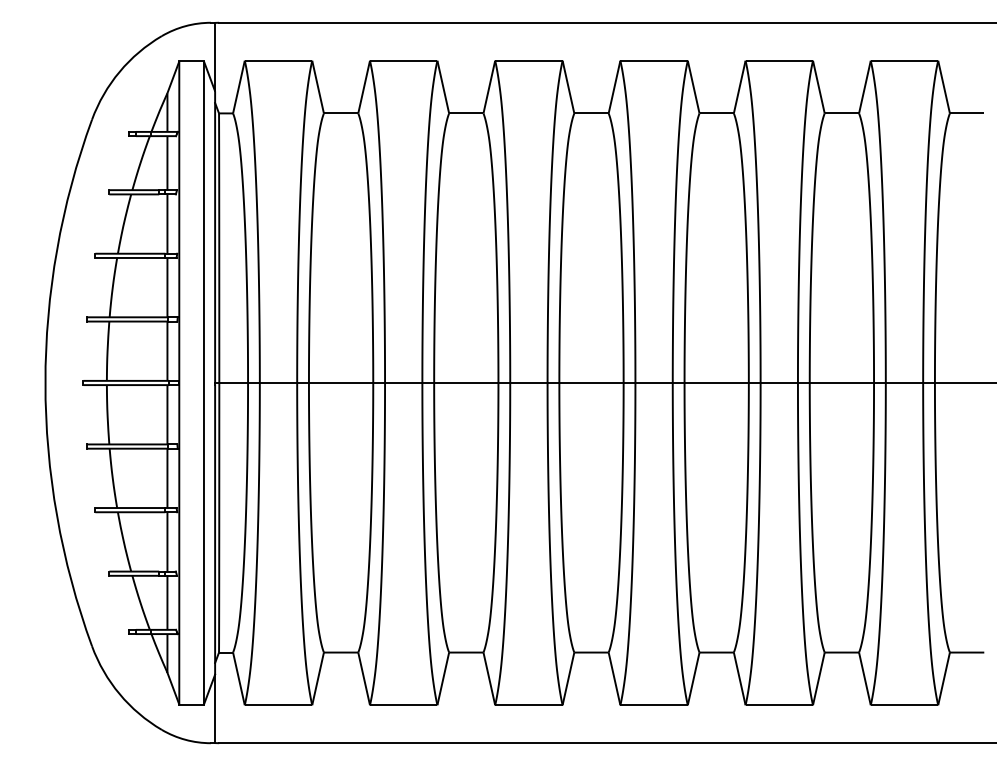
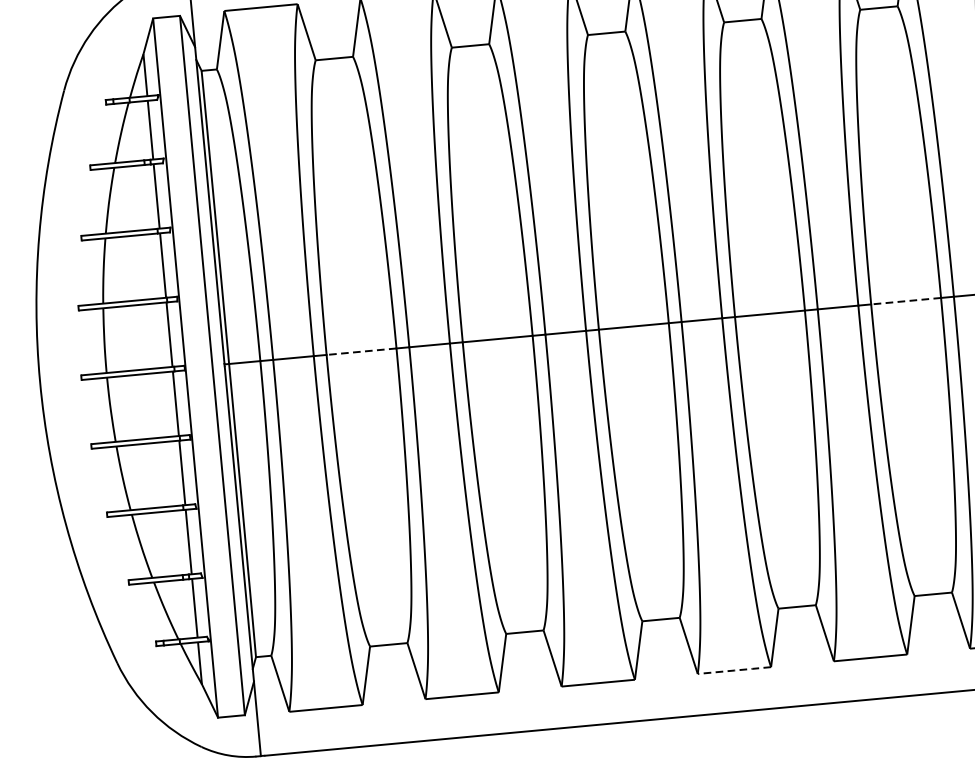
line: (340, 382) -> (360, 351), solid -> dashed
line: (841, 382) -> (905, 300), solid -> dashed
line: (653, 705) -> (733, 670), solid -> dashed

